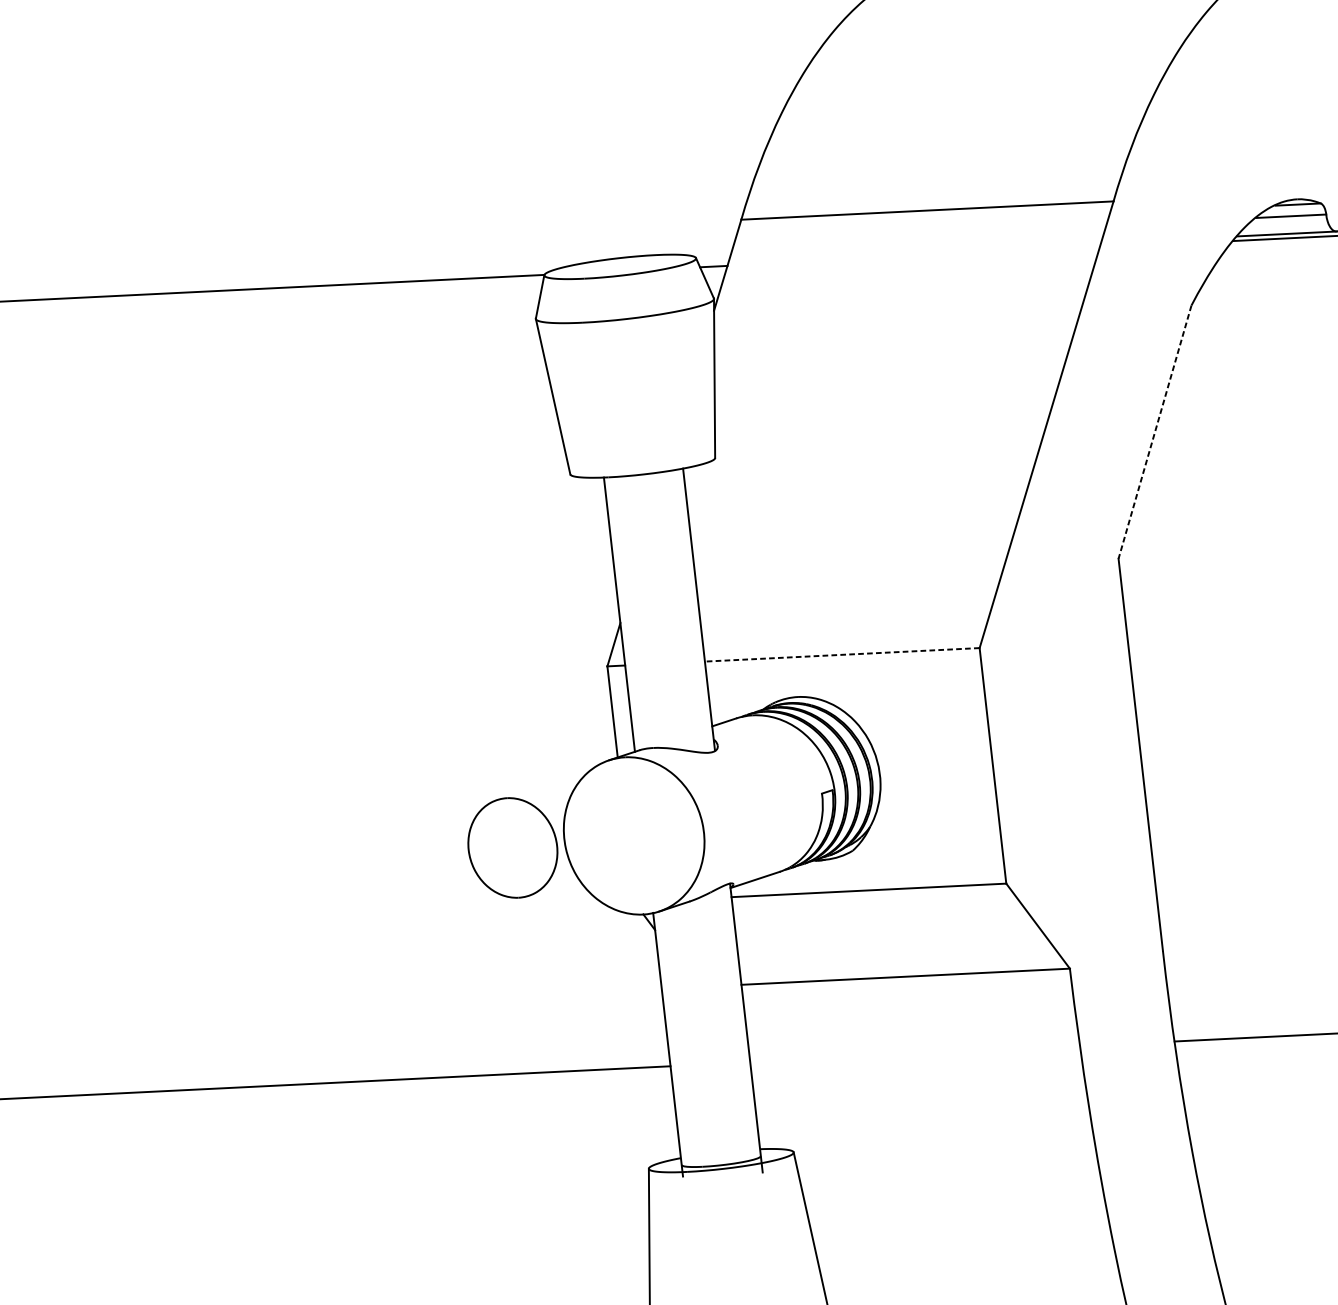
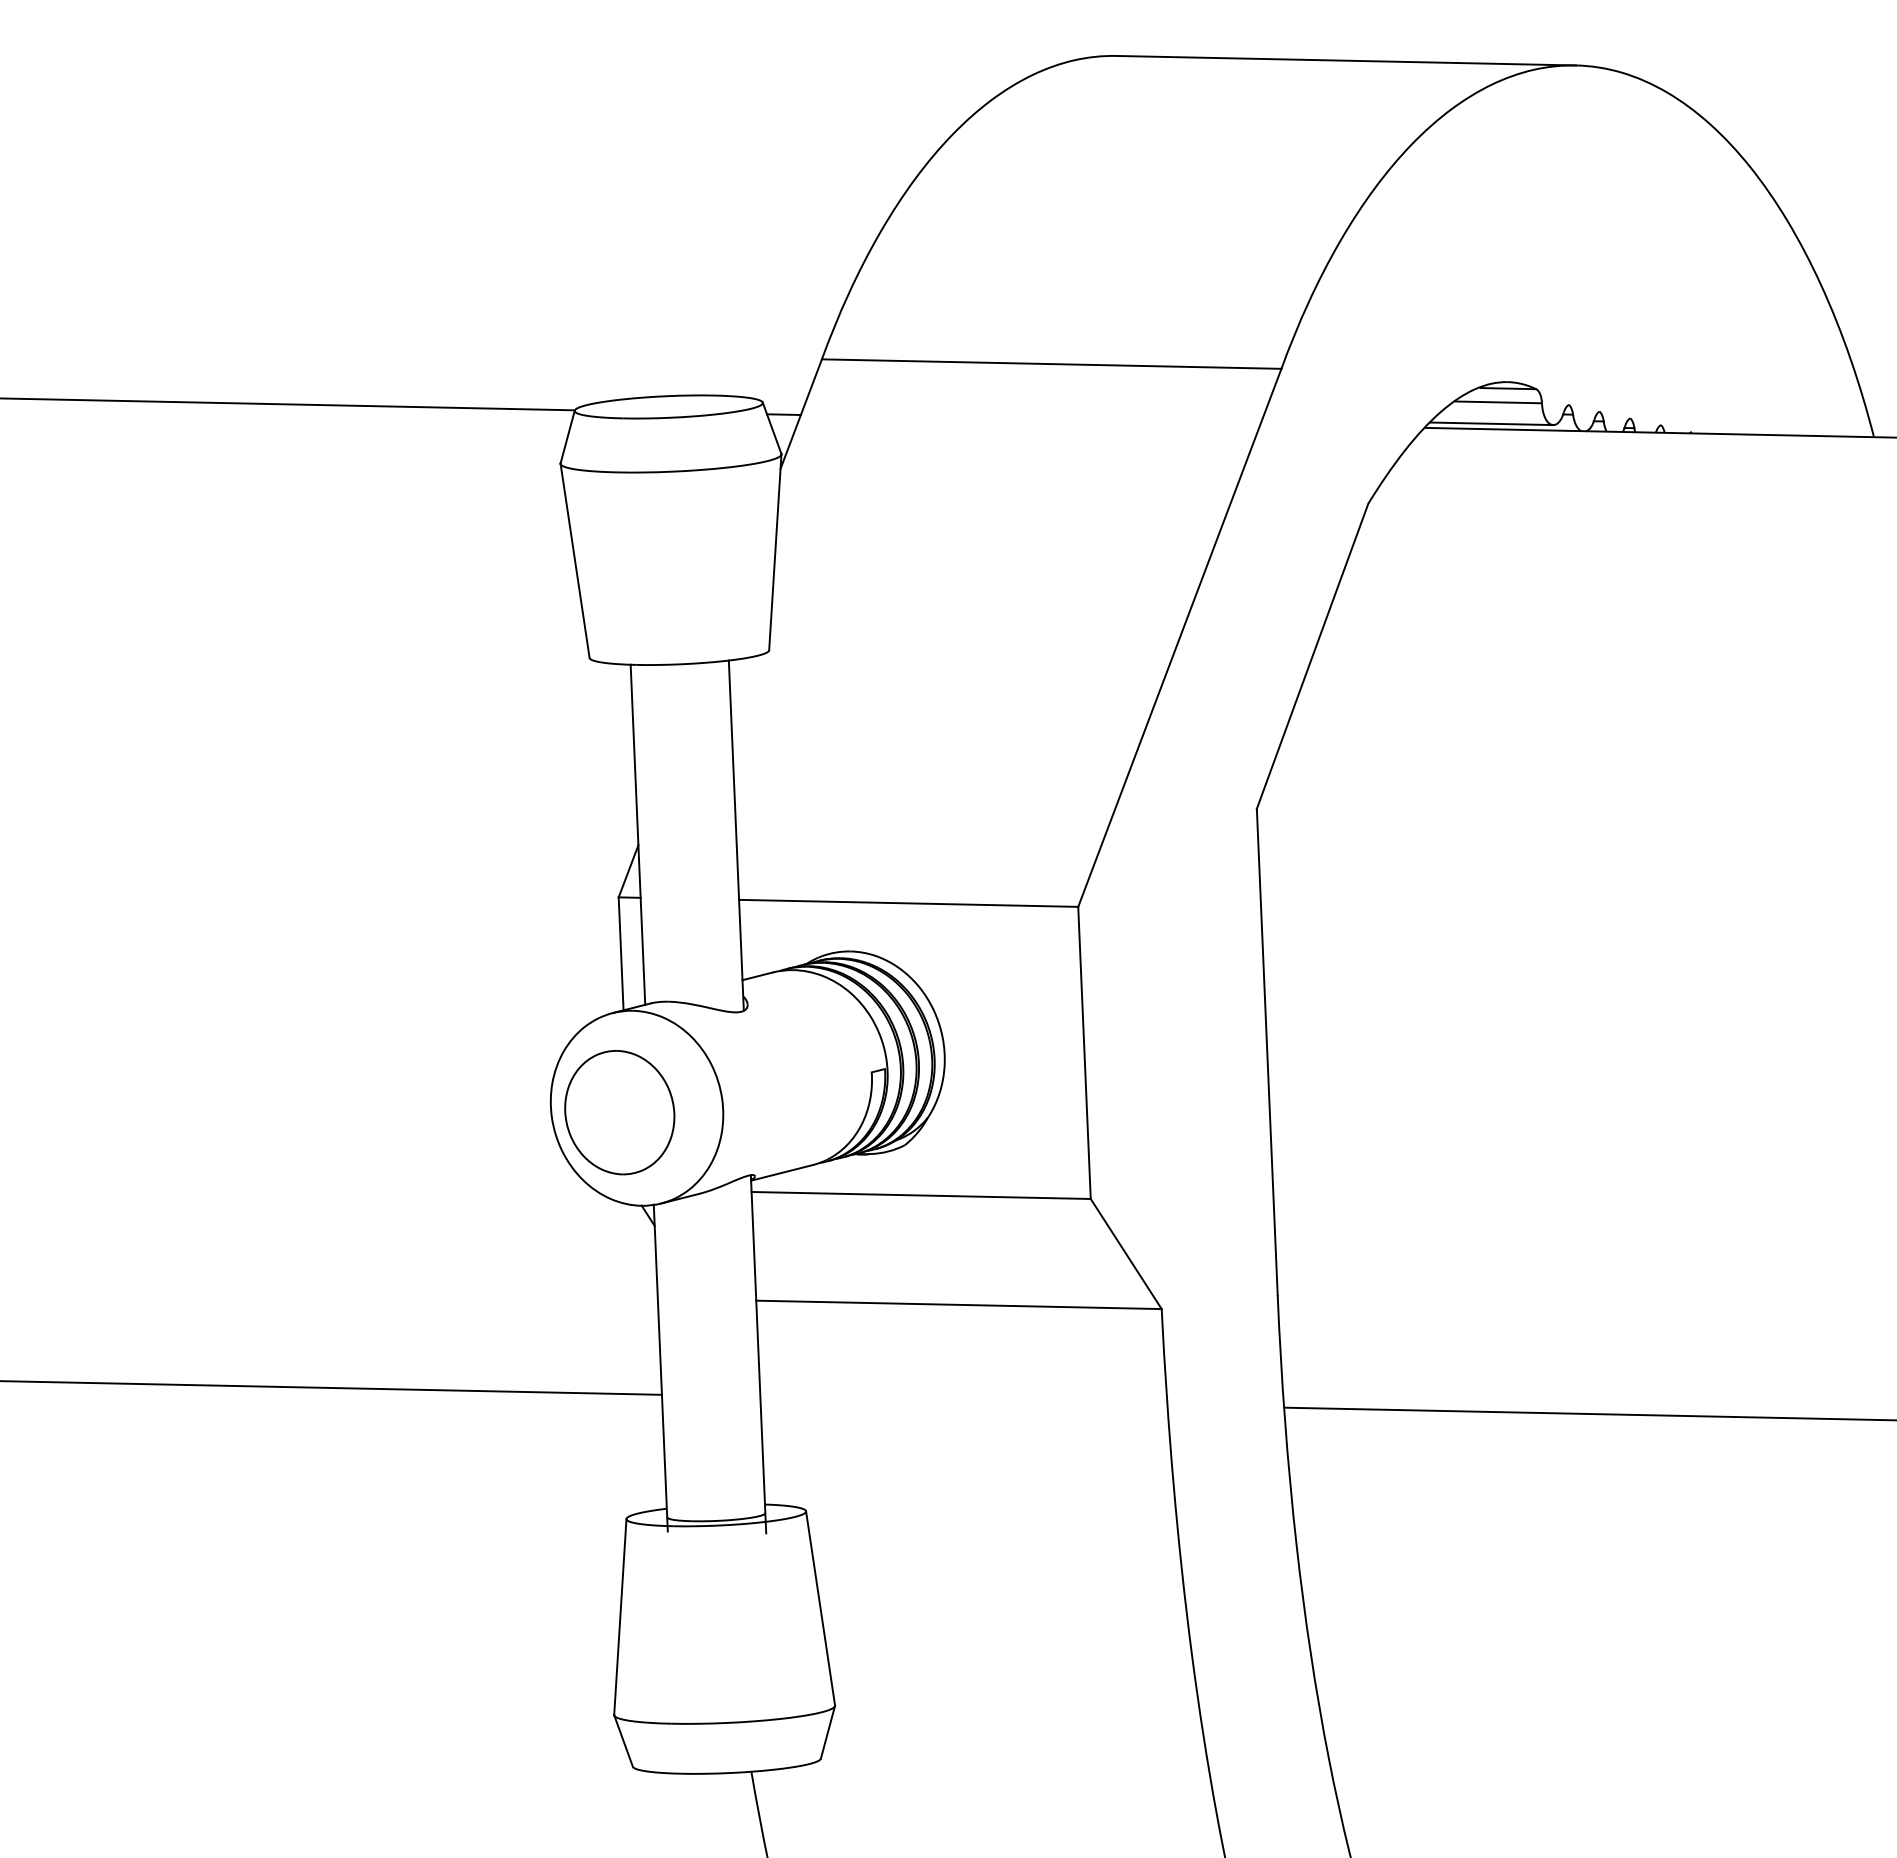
line: (1154, 432) -> (1312, 656), dashed -> solid
line: (842, 654) -> (908, 903), dashed -> solid
part: (512, 847) -> (619, 1112), moved

